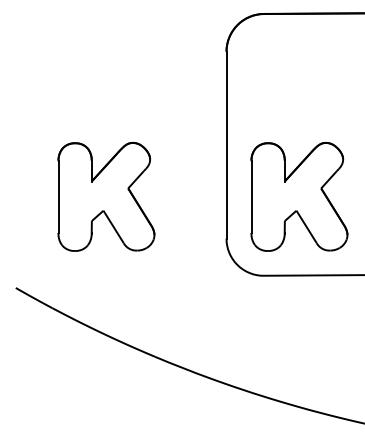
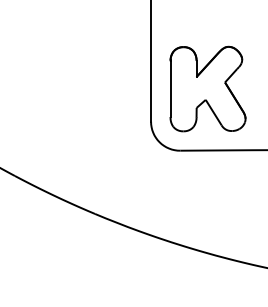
part: (106, 196) -> (57, 88), removed

